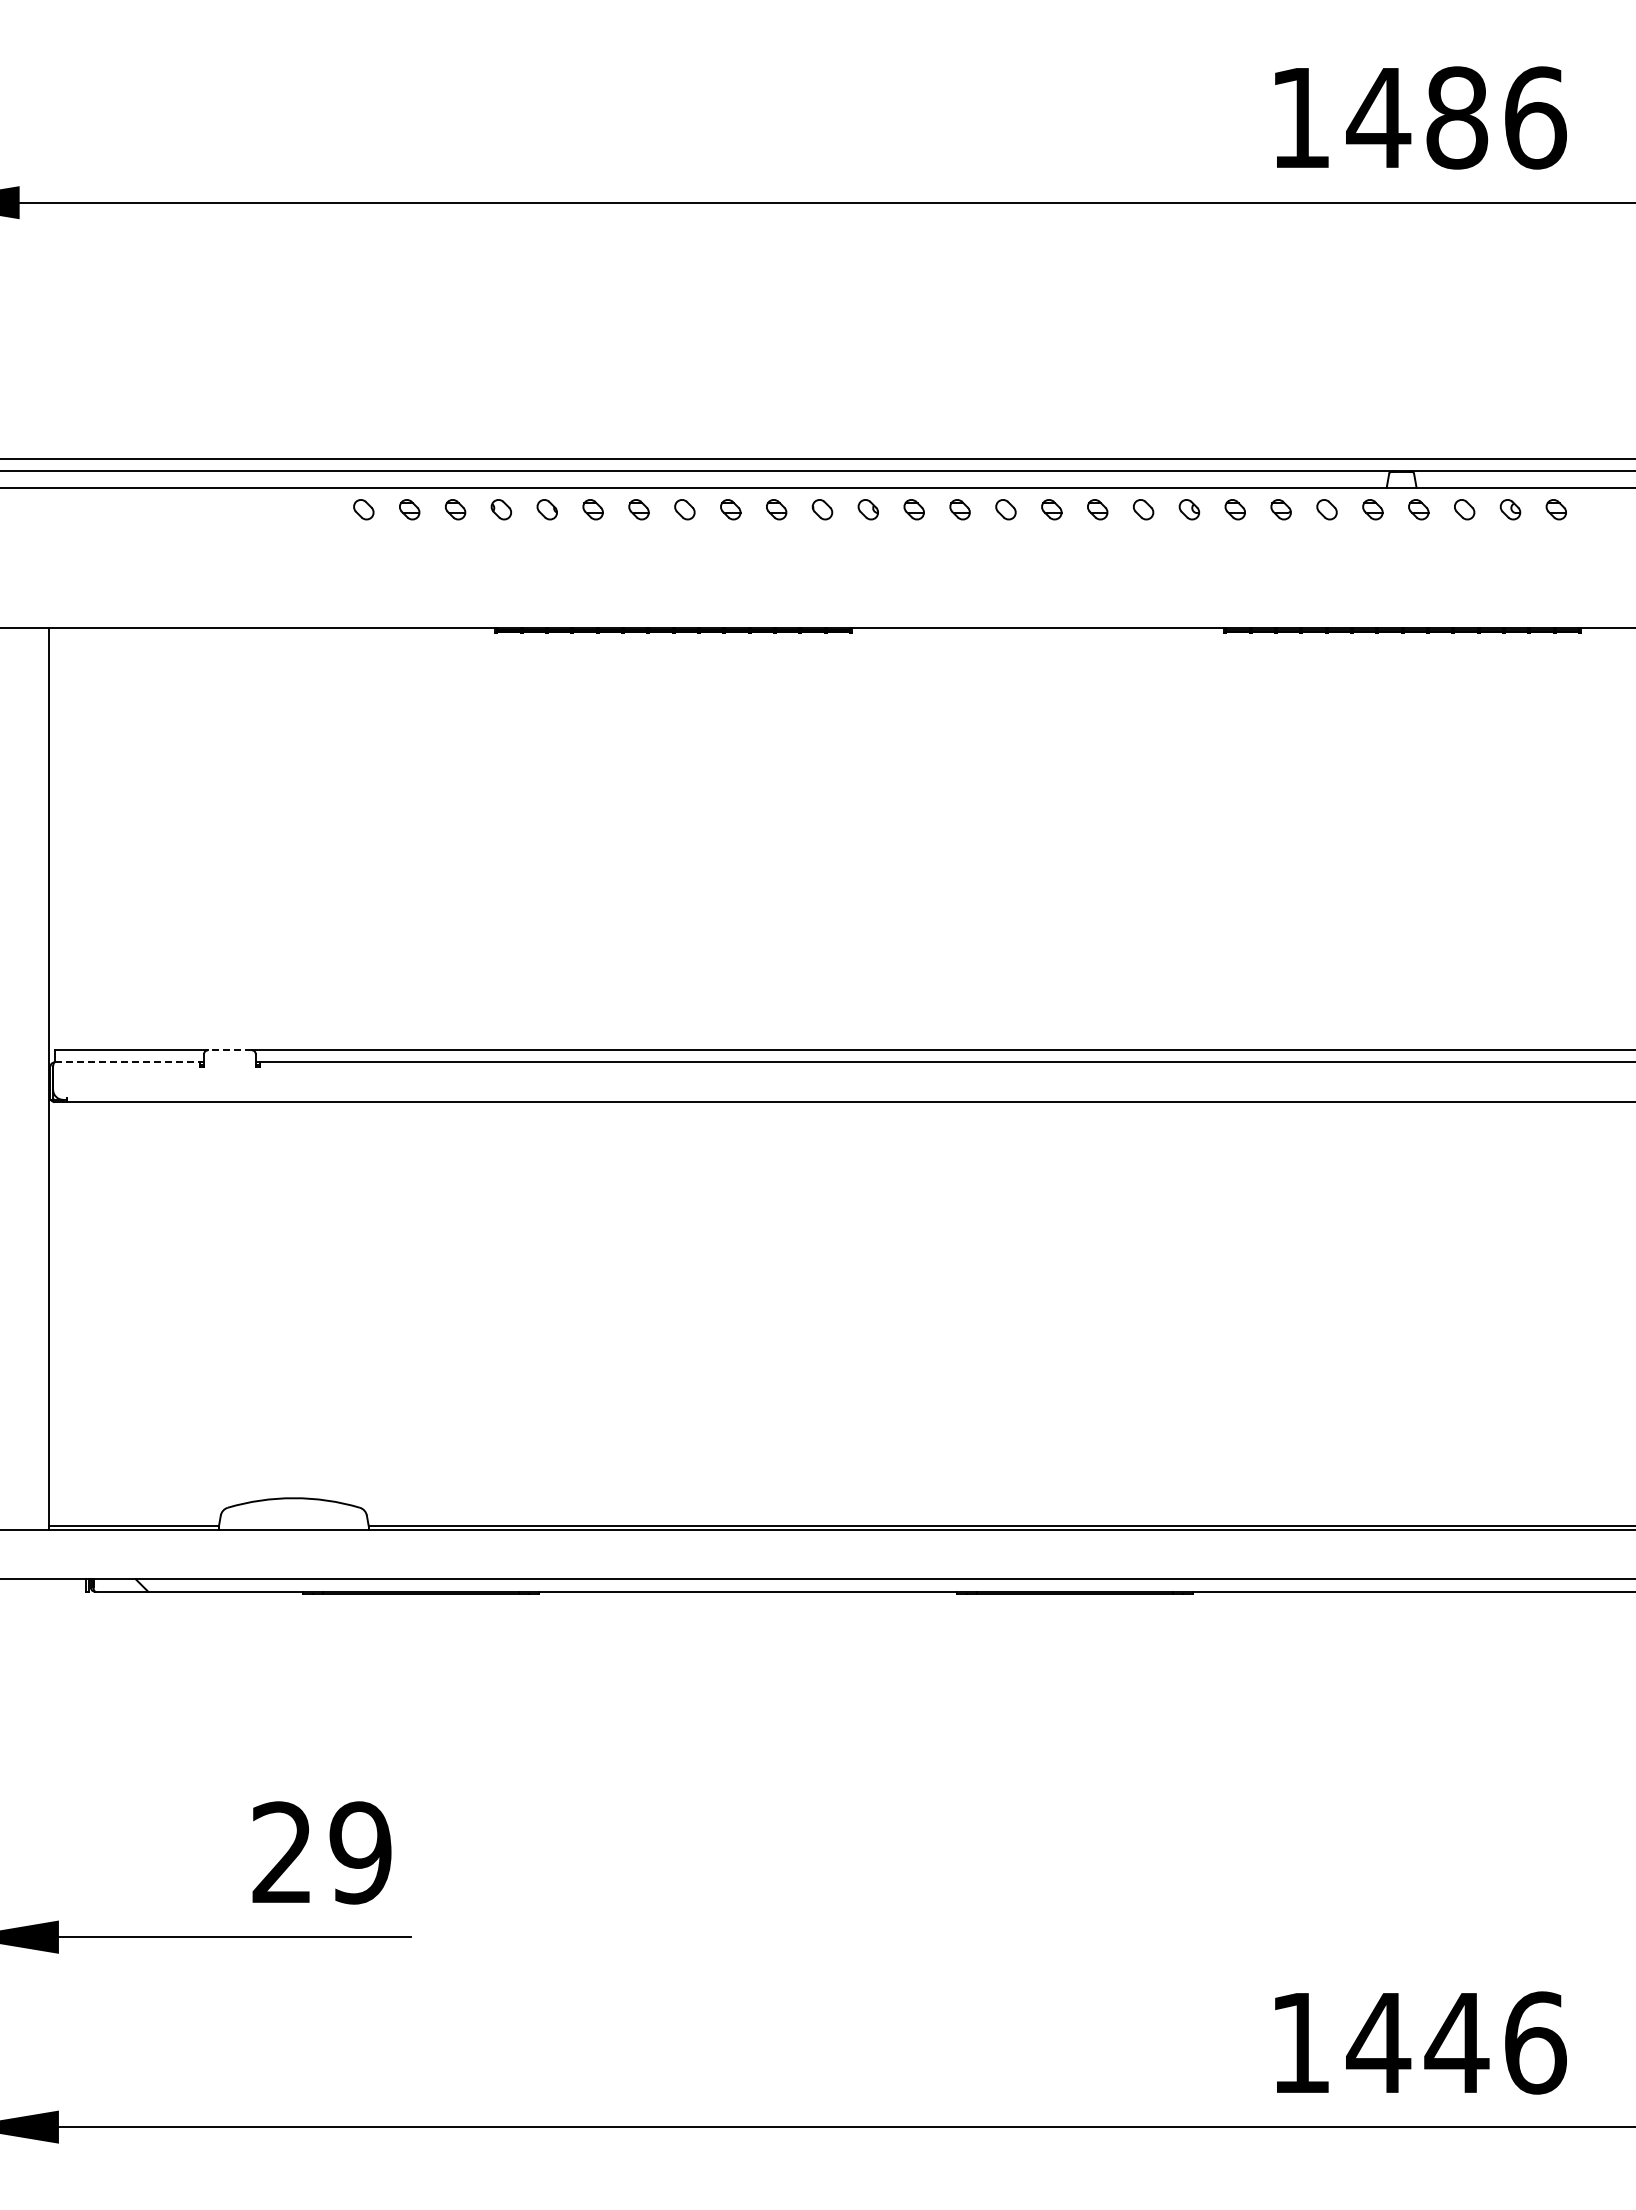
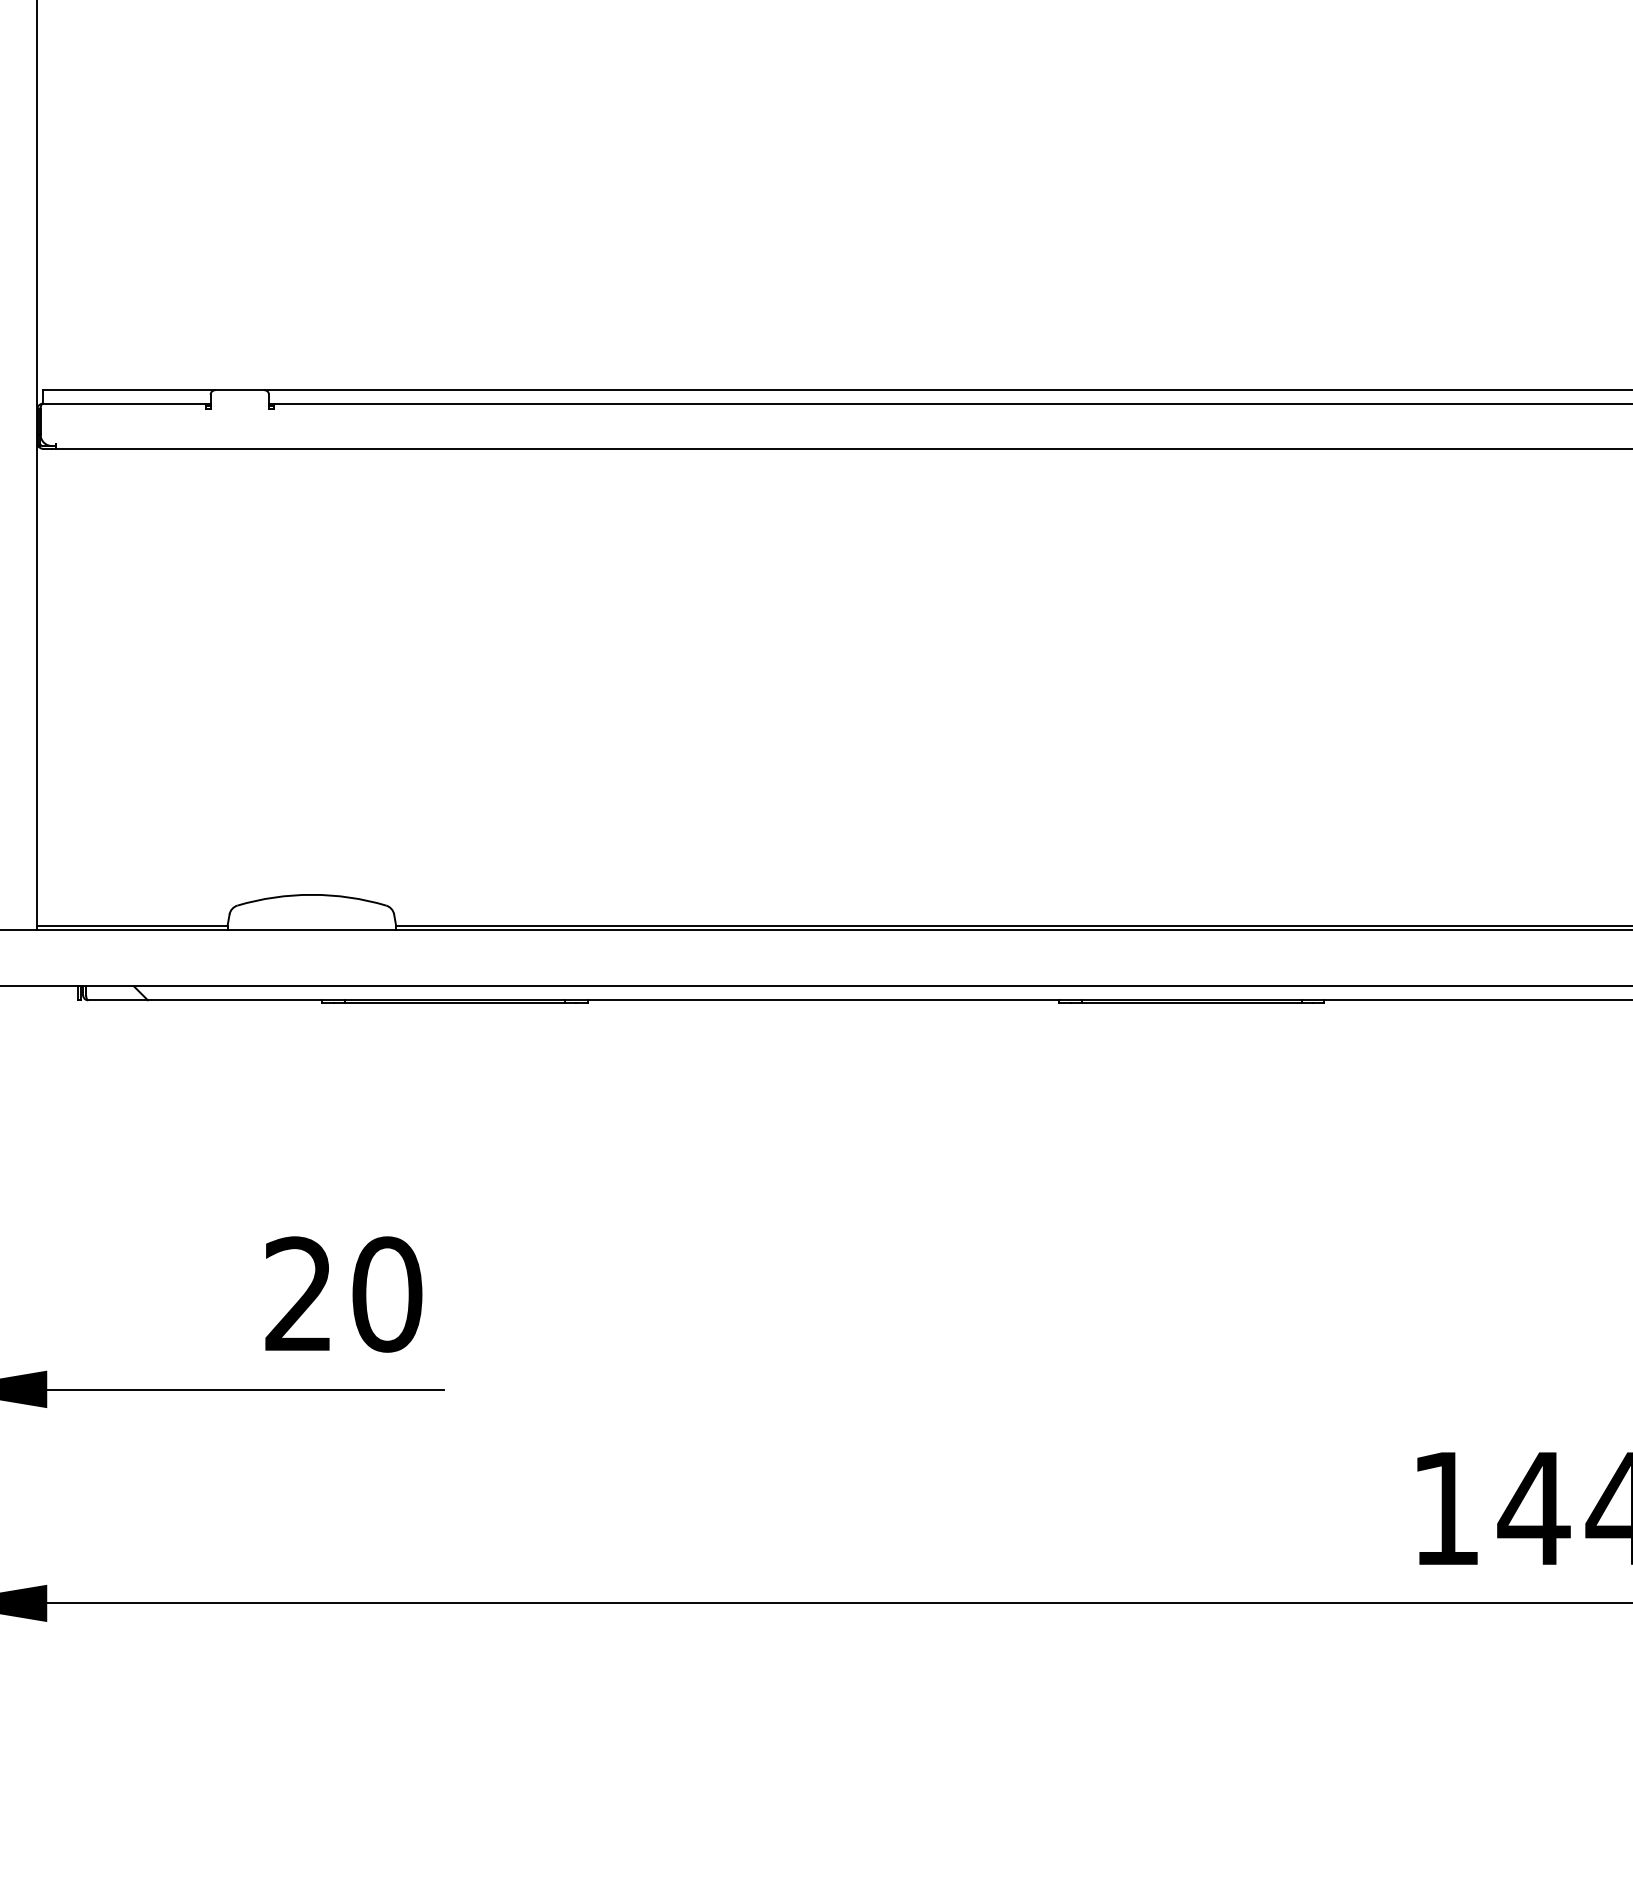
line: (229, 1050) -> (239, 390), dashed -> solid
line: (128, 1062) -> (125, 403), dashed -> solid
text: (360, 1852) -> (386, 1294), 29 -> 20

